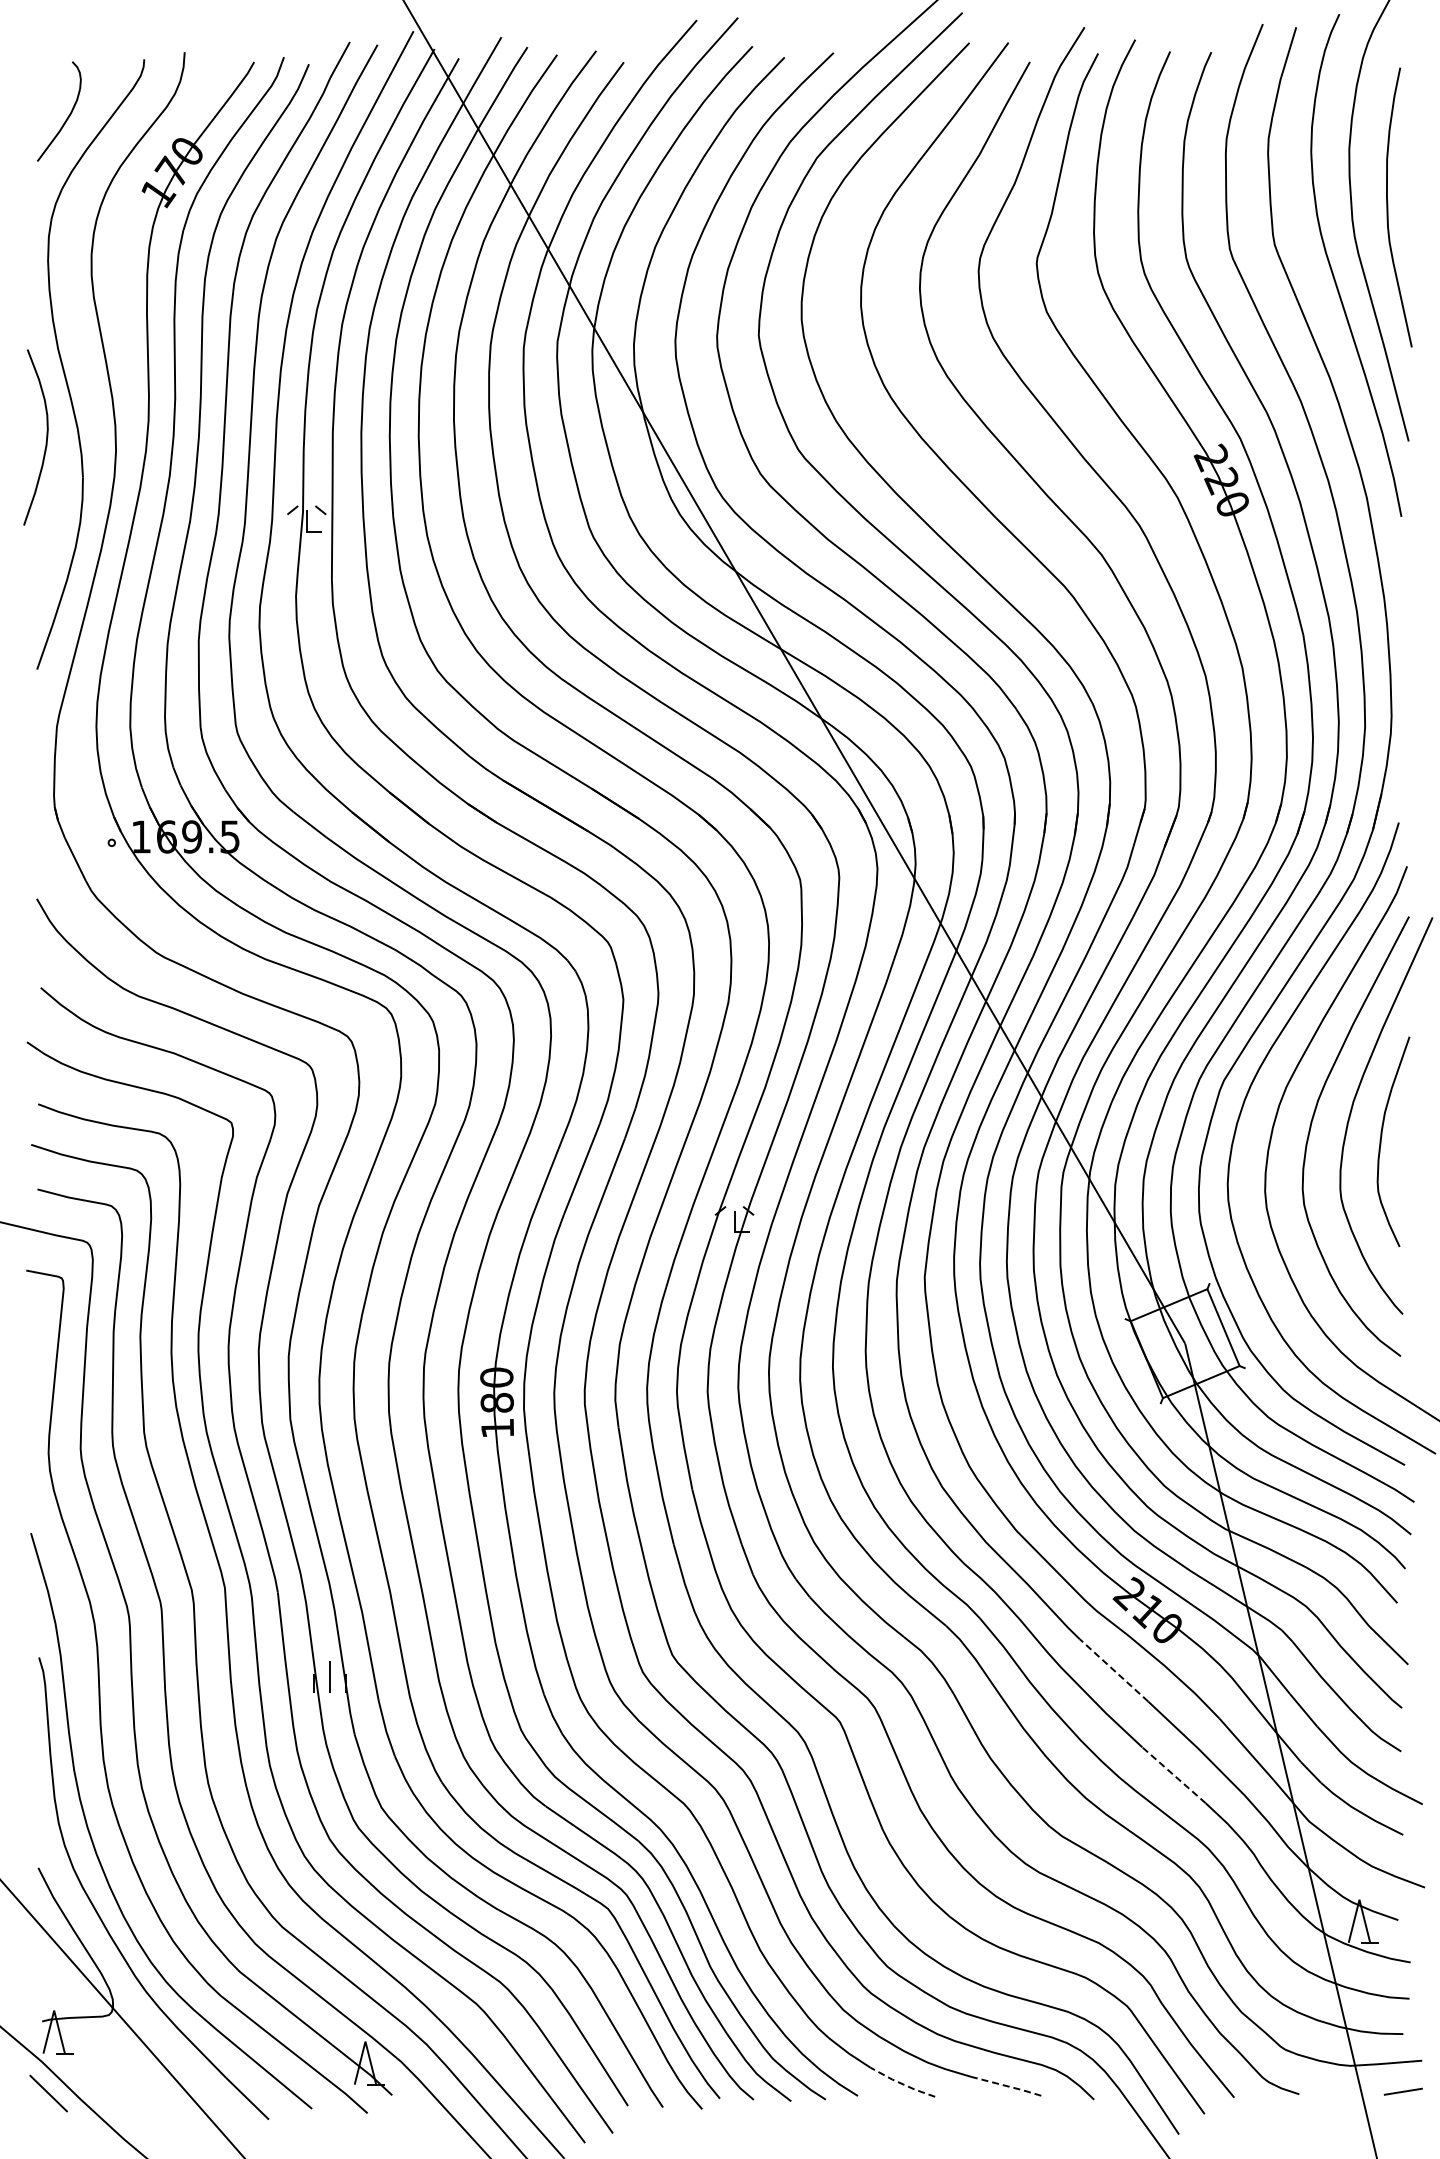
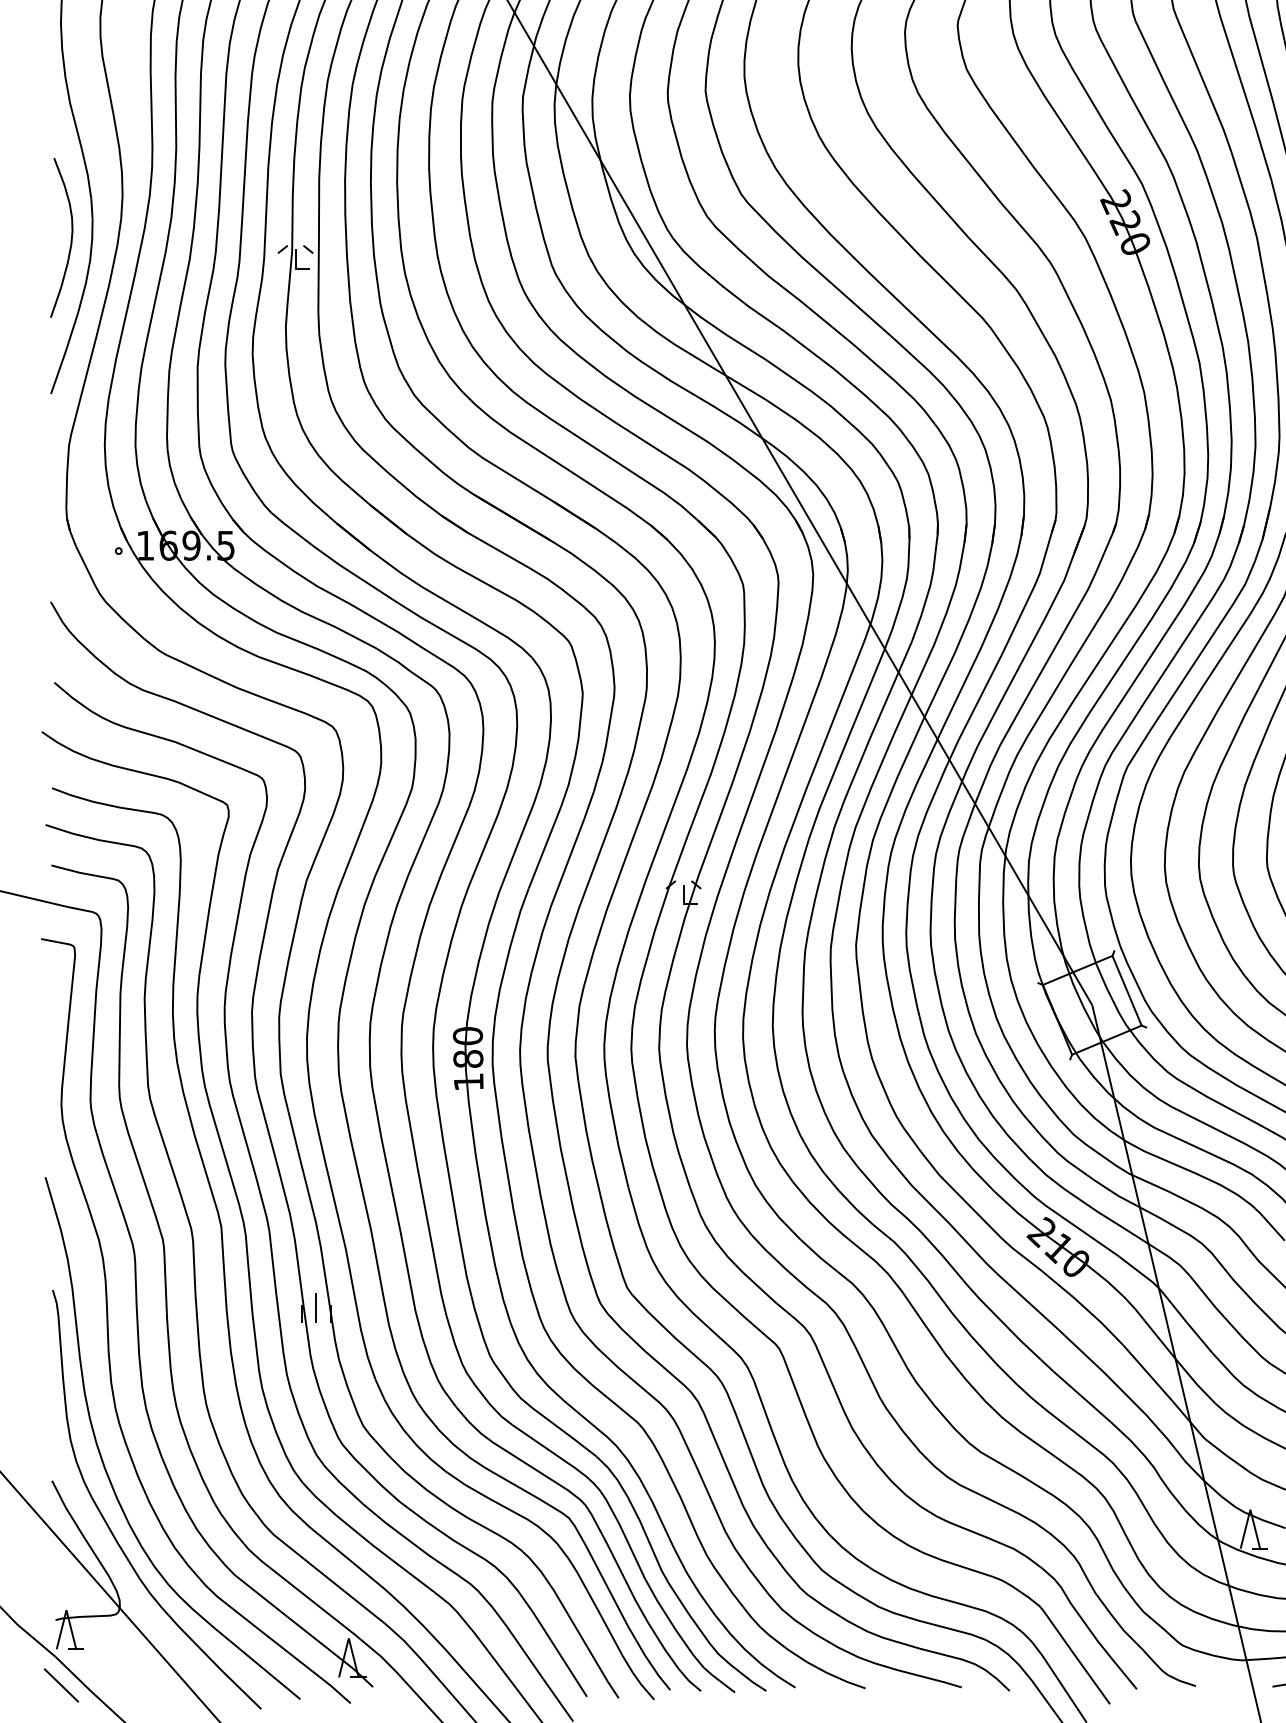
curve: (46, 437) -> (71, 237), moved
line: (1113, 1670) -> (1027, 1301), dashed -> solid
line: (1173, 1774) -> (1081, 1396), dashed -> solid
line: (901, 2083) -> (835, 1676), dashed -> solid
line: (1006, 2086) -> (930, 1679), dashed -> solid

